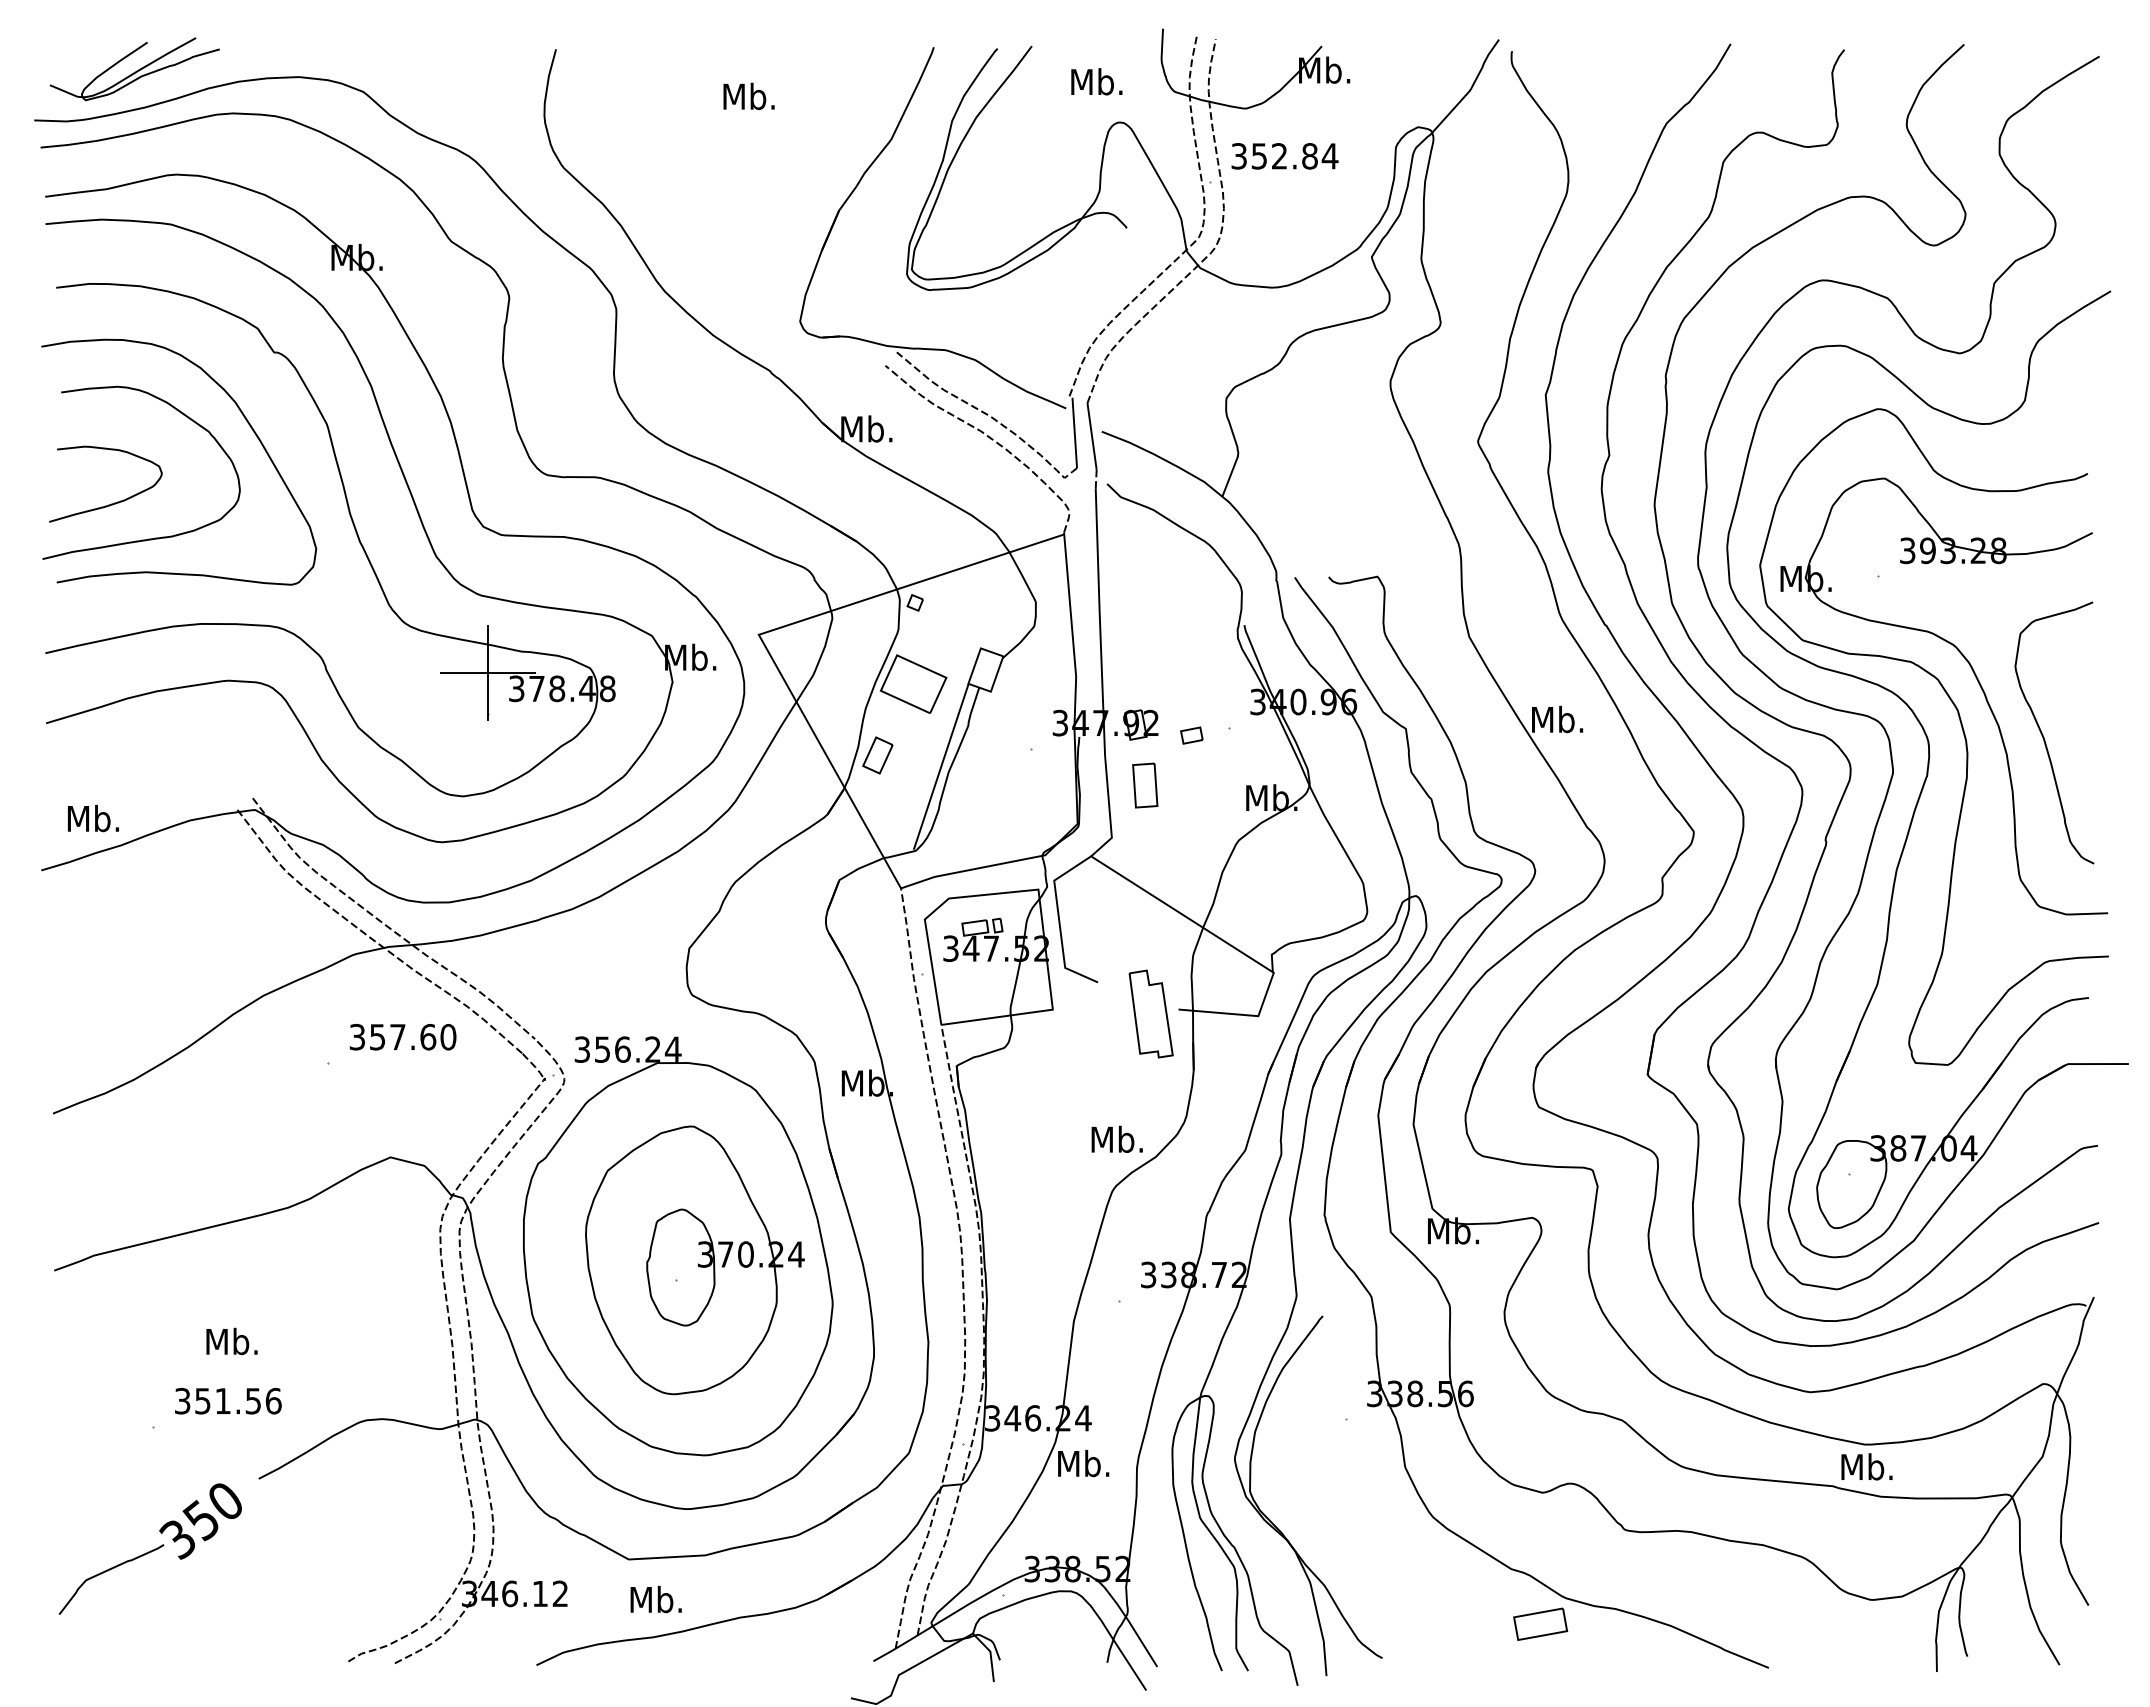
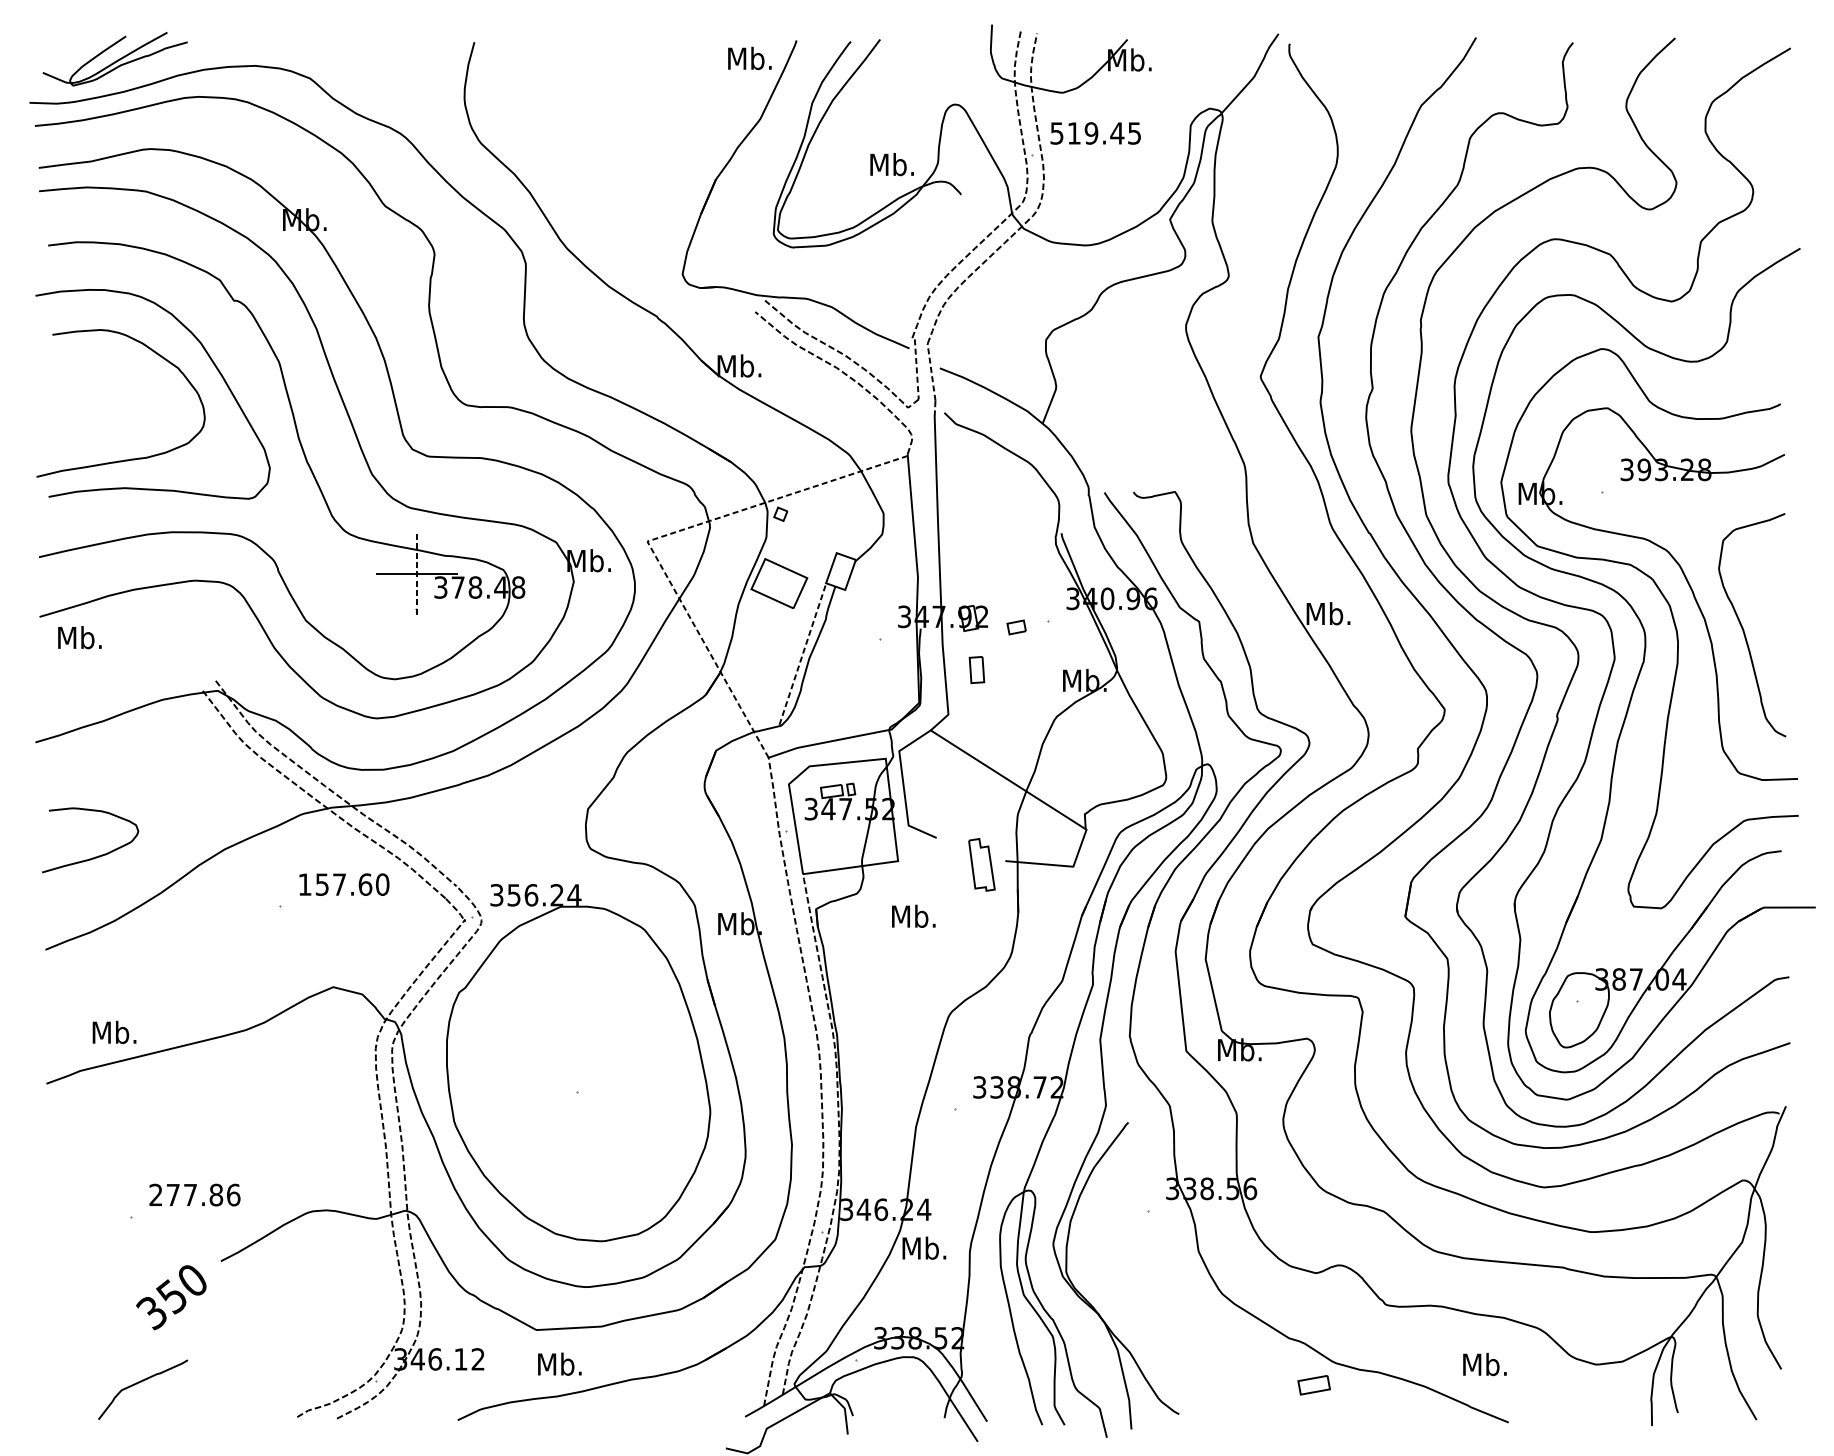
text: (1096, 81) -> (891, 164), moved
text: (748, 95) -> (749, 57), moved
text: (1285, 156) -> (1096, 133), 352.84 -> 519.45
line: (1074, 433) -> (916, 369), solid -> dashed
line: (1092, 436) -> (931, 372), solid -> dashed
curve: (111, 503) -> (95, 856), moved
line: (773, 630) -> (659, 537), solid -> dashed
line: (488, 672) -> (416, 573), solid -> dashed
part: (877, 755) -> (748, 644), removed
line: (941, 766) -> (803, 653), solid -> dashed
part: (1145, 785) -> (977, 670), size x0.7
text: (93, 818) -> (79, 637), moved
part: (1150, 1013) -> (981, 864), size x0.7
text: (356, 1036) -> (304, 884), 357.60 -> 157.60
text: (1116, 1138) -> (913, 915), moved
part: (694, 1260) -> (592, 1075), removed
text: (231, 1341) -> (114, 1032), moved
text: (218, 1400) -> (186, 1194), 351.56 -> 277.86
text: (1866, 1466) -> (1484, 1364), moved
curve: (108, 1571) -> (140, 1382), moved
part: (1540, 1623) -> (1313, 1384), size x0.7

